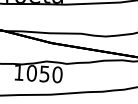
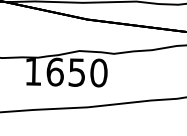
text: (31, 73) -> (54, 72), 1050 -> 1650

